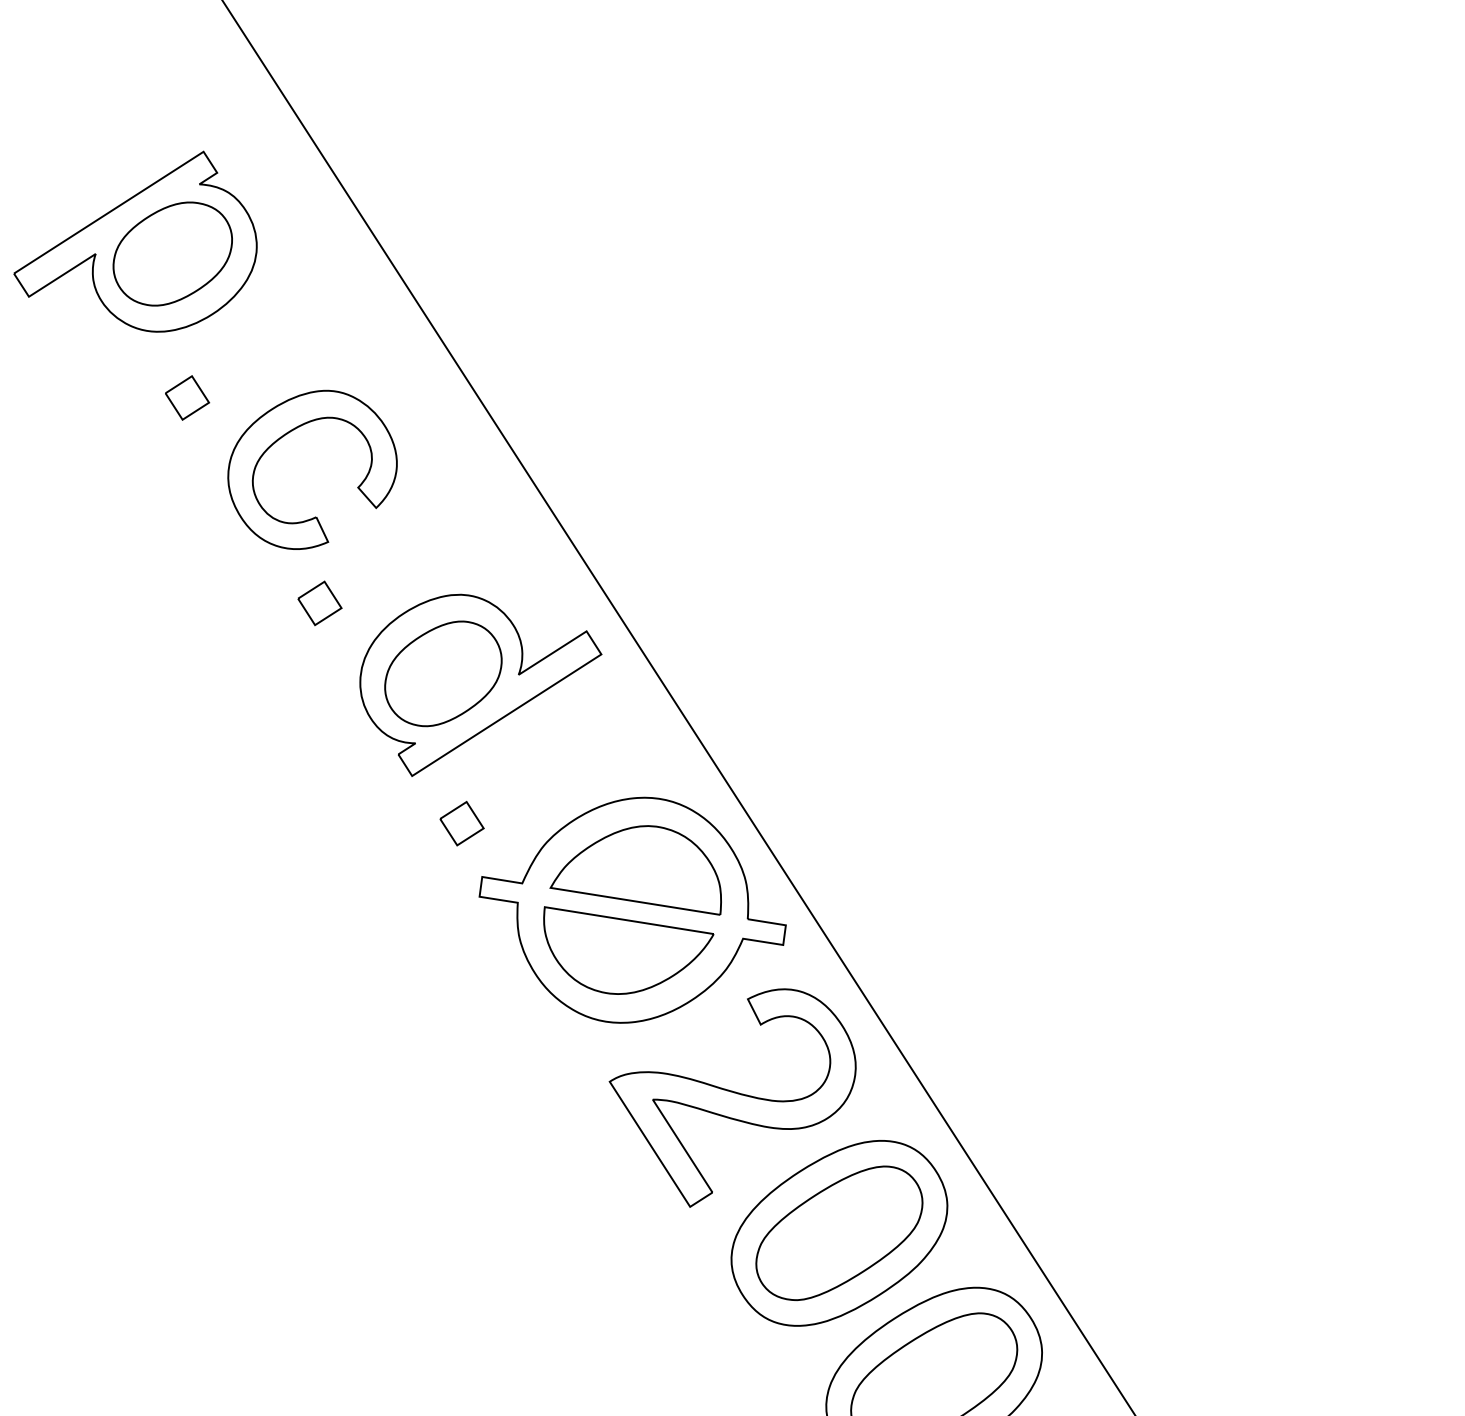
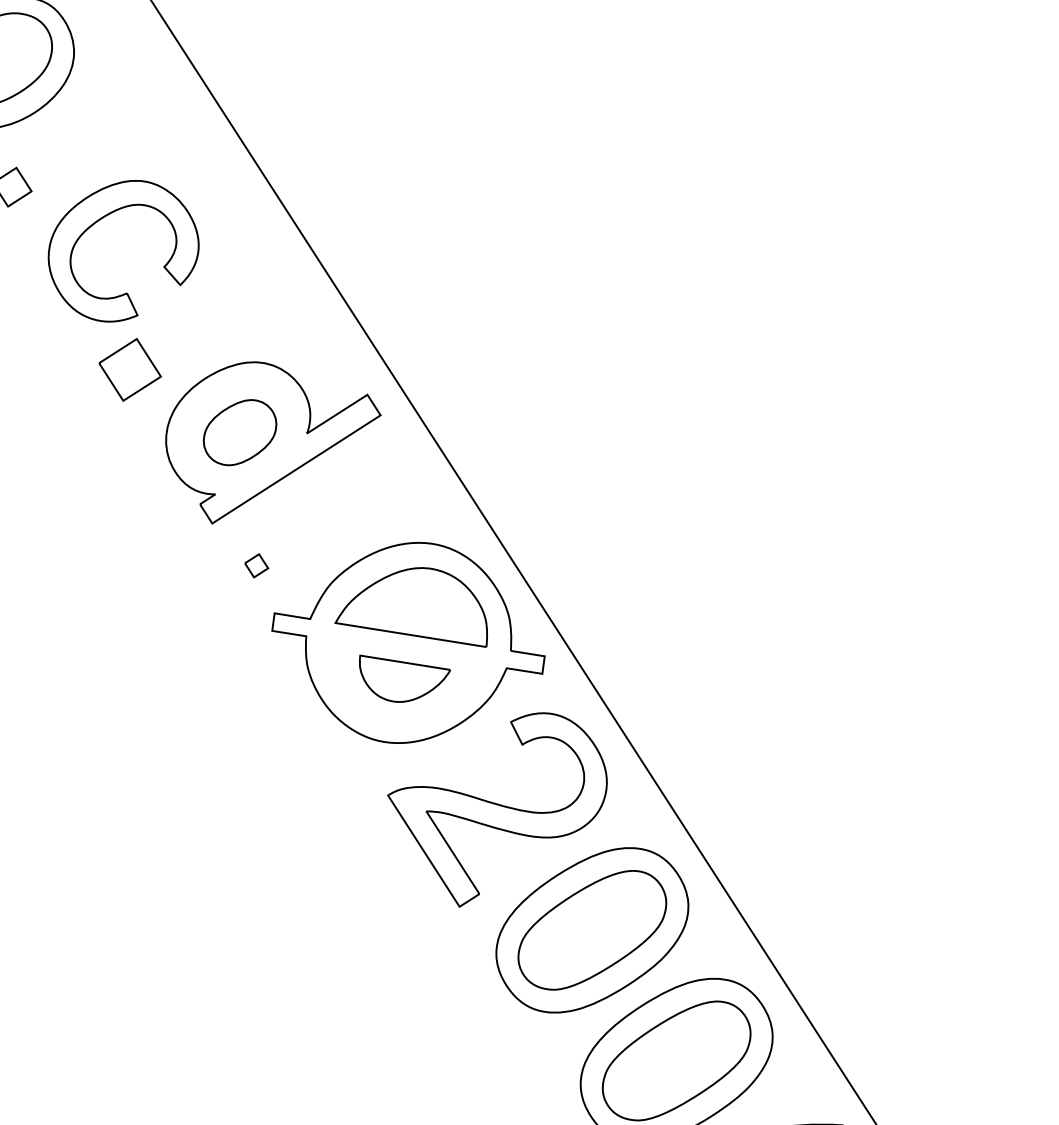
part: (319, 603) -> (129, 370), size x1.6
part: (443, 673) -> (240, 432), size x0.7
part: (461, 823) -> (256, 565), size x0.6
part: (628, 950) -> (404, 678), size x0.6

